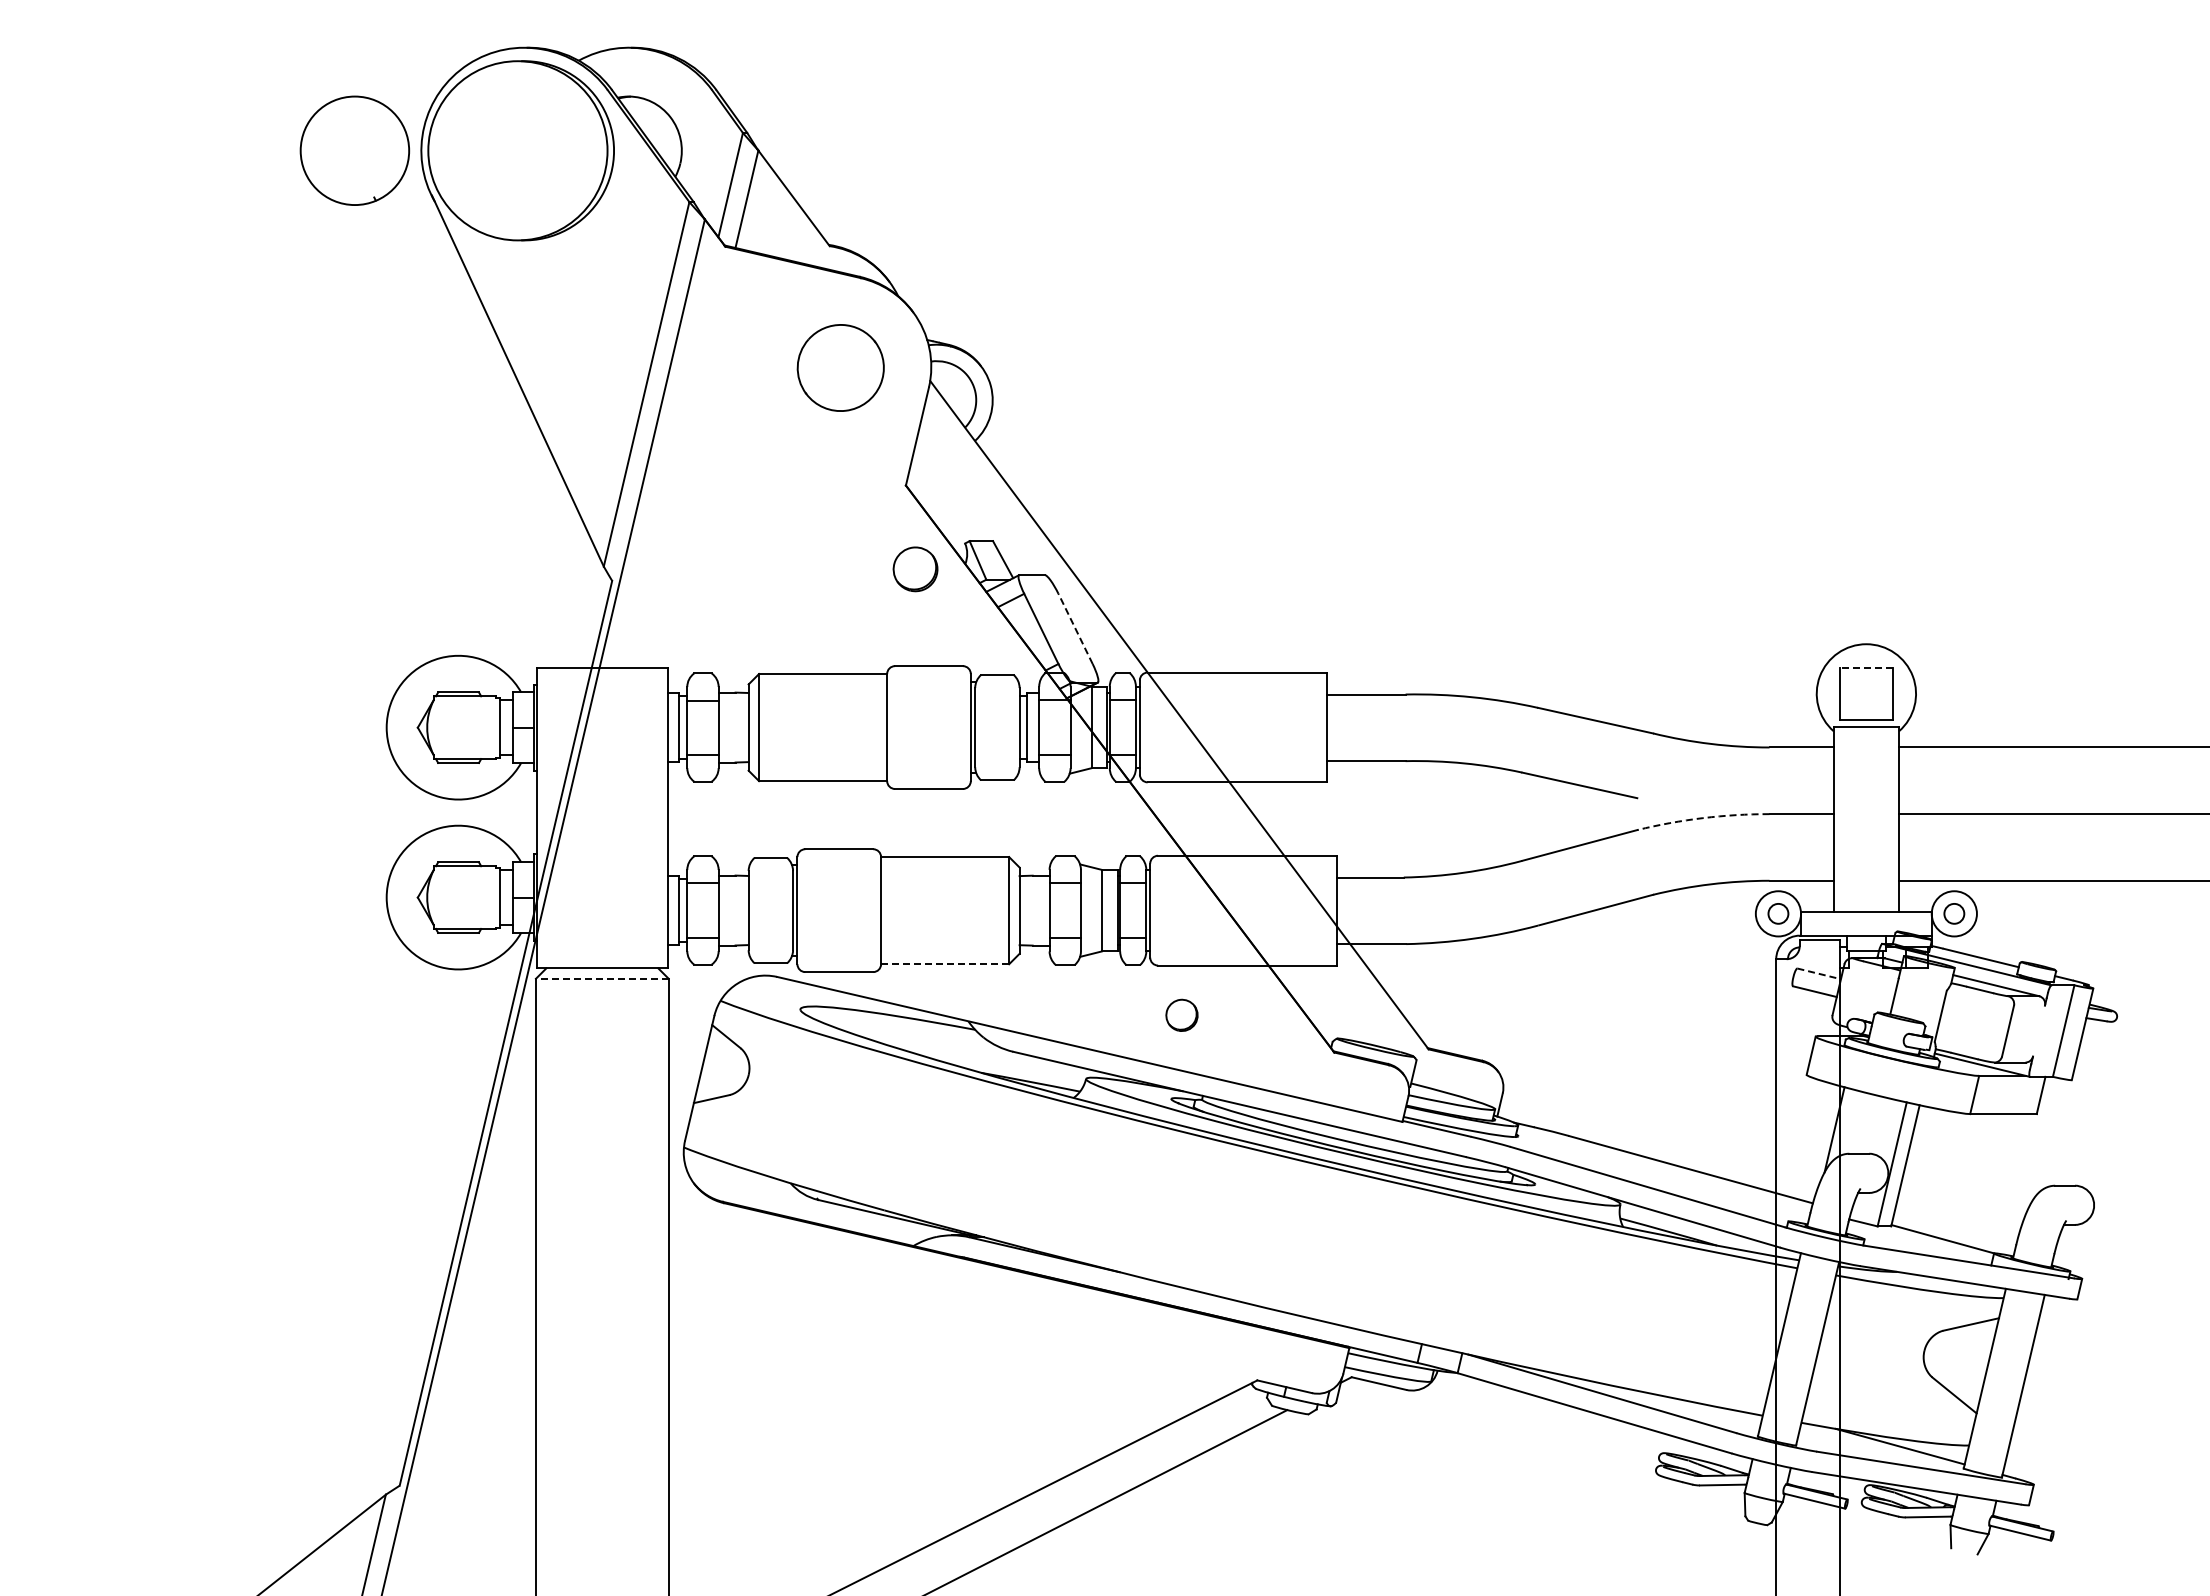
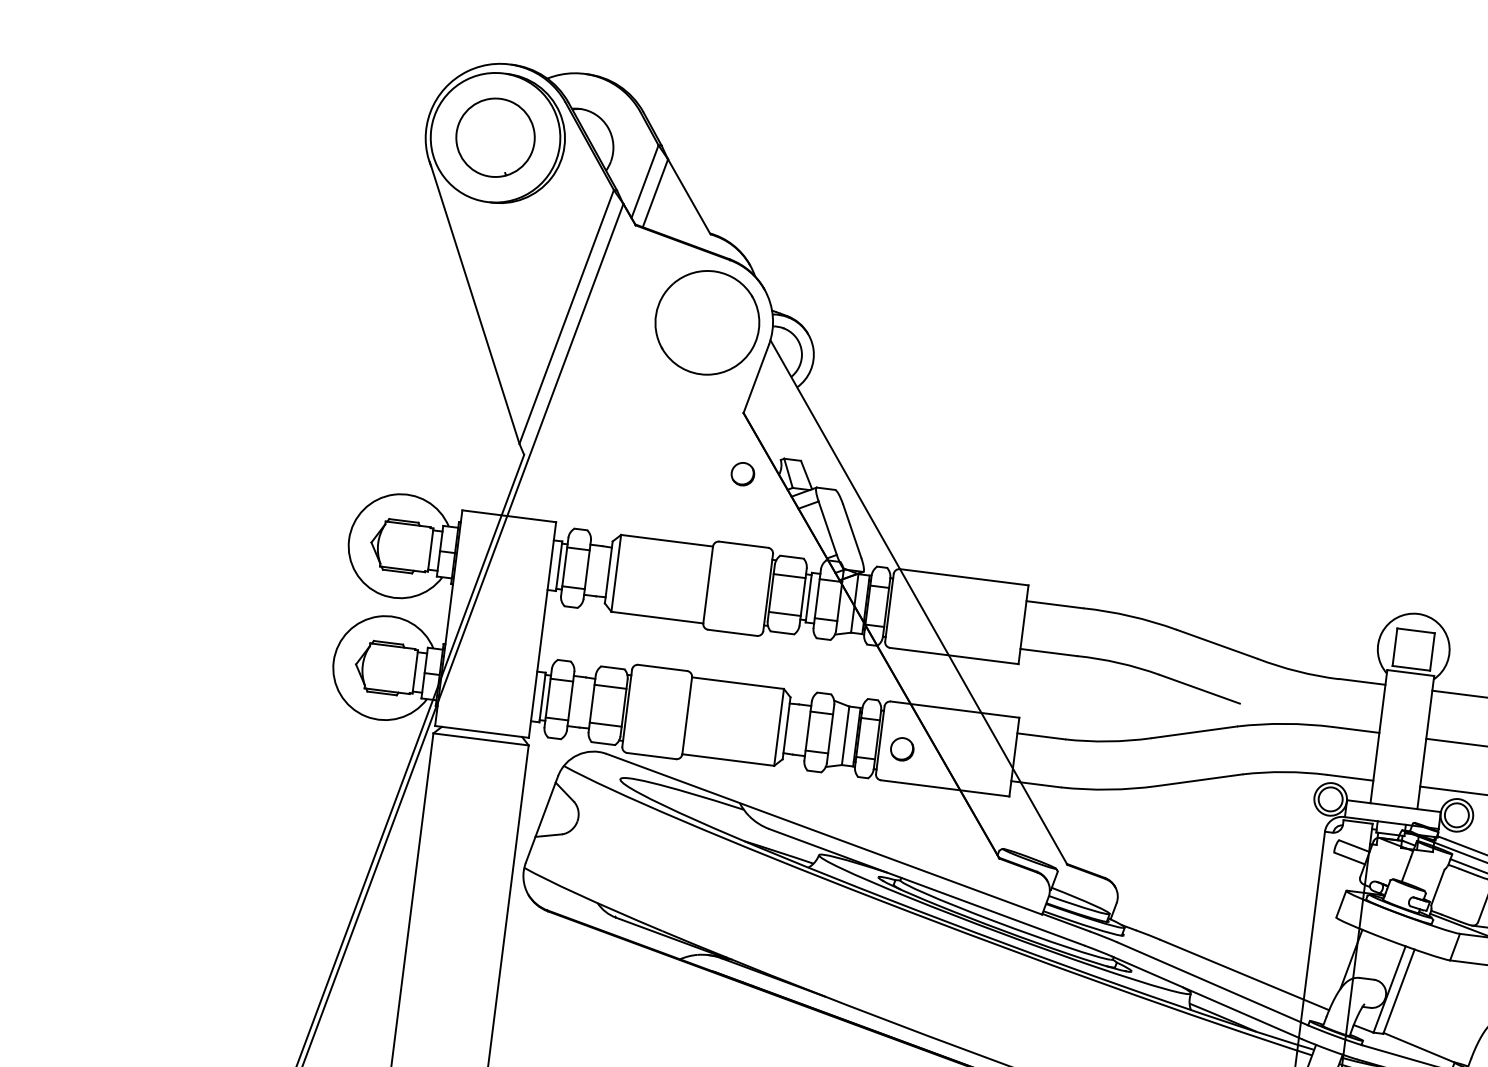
part: (354, 150) -> (495, 137), moved
part: (840, 367) -> (707, 322), size x1.67
part: (915, 569) -> (742, 474), size x0.71
line: (1075, 628) -> (852, 530), dashed -> solid
line: (1865, 667) -> (1415, 630), dashed -> solid
line: (997, 701) -> (789, 576), added
line: (997, 754) -> (784, 614), added
arc: (1702, 818) -> (1284, 724), dashed -> solid
line: (770, 884) -> (610, 687), added
circle: (1778, 913) -> (1330, 799), size x1.67
circle: (1953, 913) -> (1456, 815), size x1.67
line: (770, 936) -> (605, 724), added
line: (944, 964) -> (727, 760), dashed -> solid
line: (1819, 974) -> (1354, 846), dashed -> solid
line: (601, 978) -> (480, 739), dashed -> solid
part: (1181, 1014) -> (902, 748), moved

